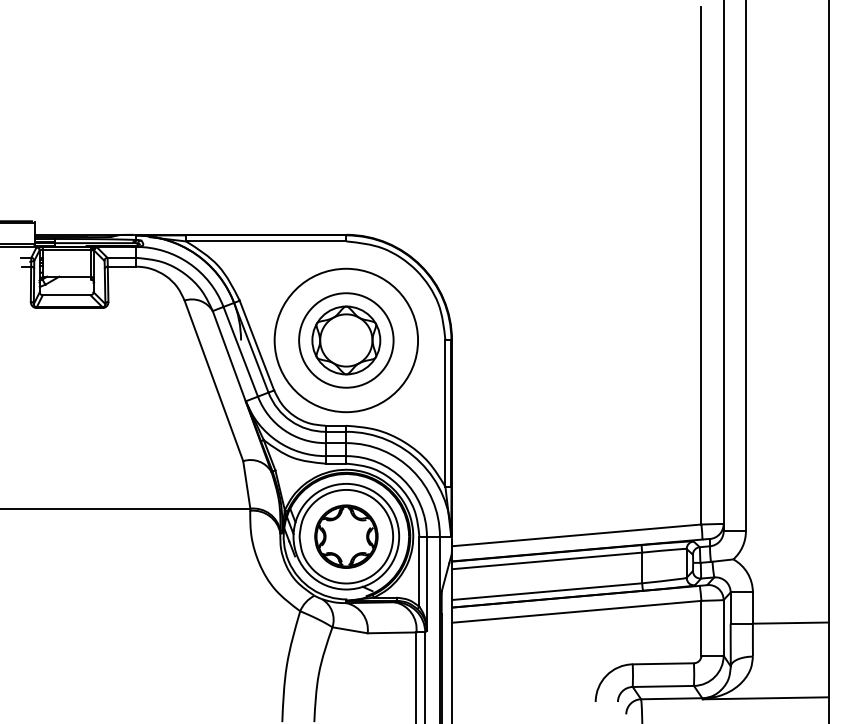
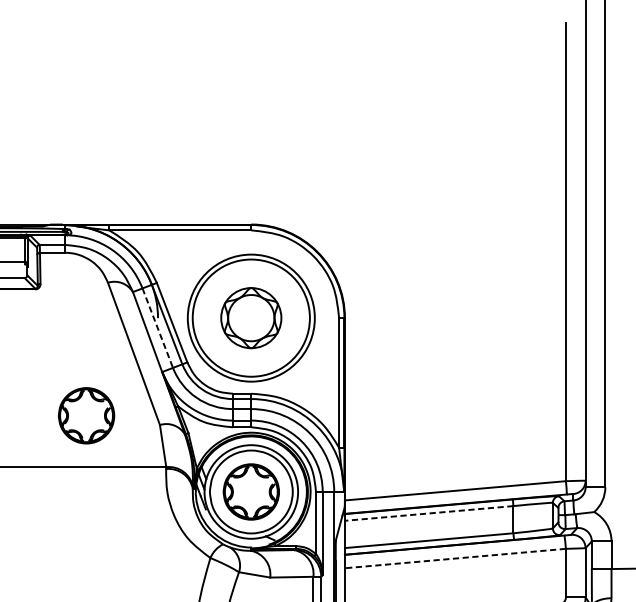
circle: (346, 340) -> (251, 318), size x1.4
line: (240, 352) -> (157, 328), solid -> dashed
part: (160, 450) -> (86, 415), added
line: (546, 560) -> (428, 513), solid -> dashed
line: (576, 611) -> (455, 558), solid -> dashed

